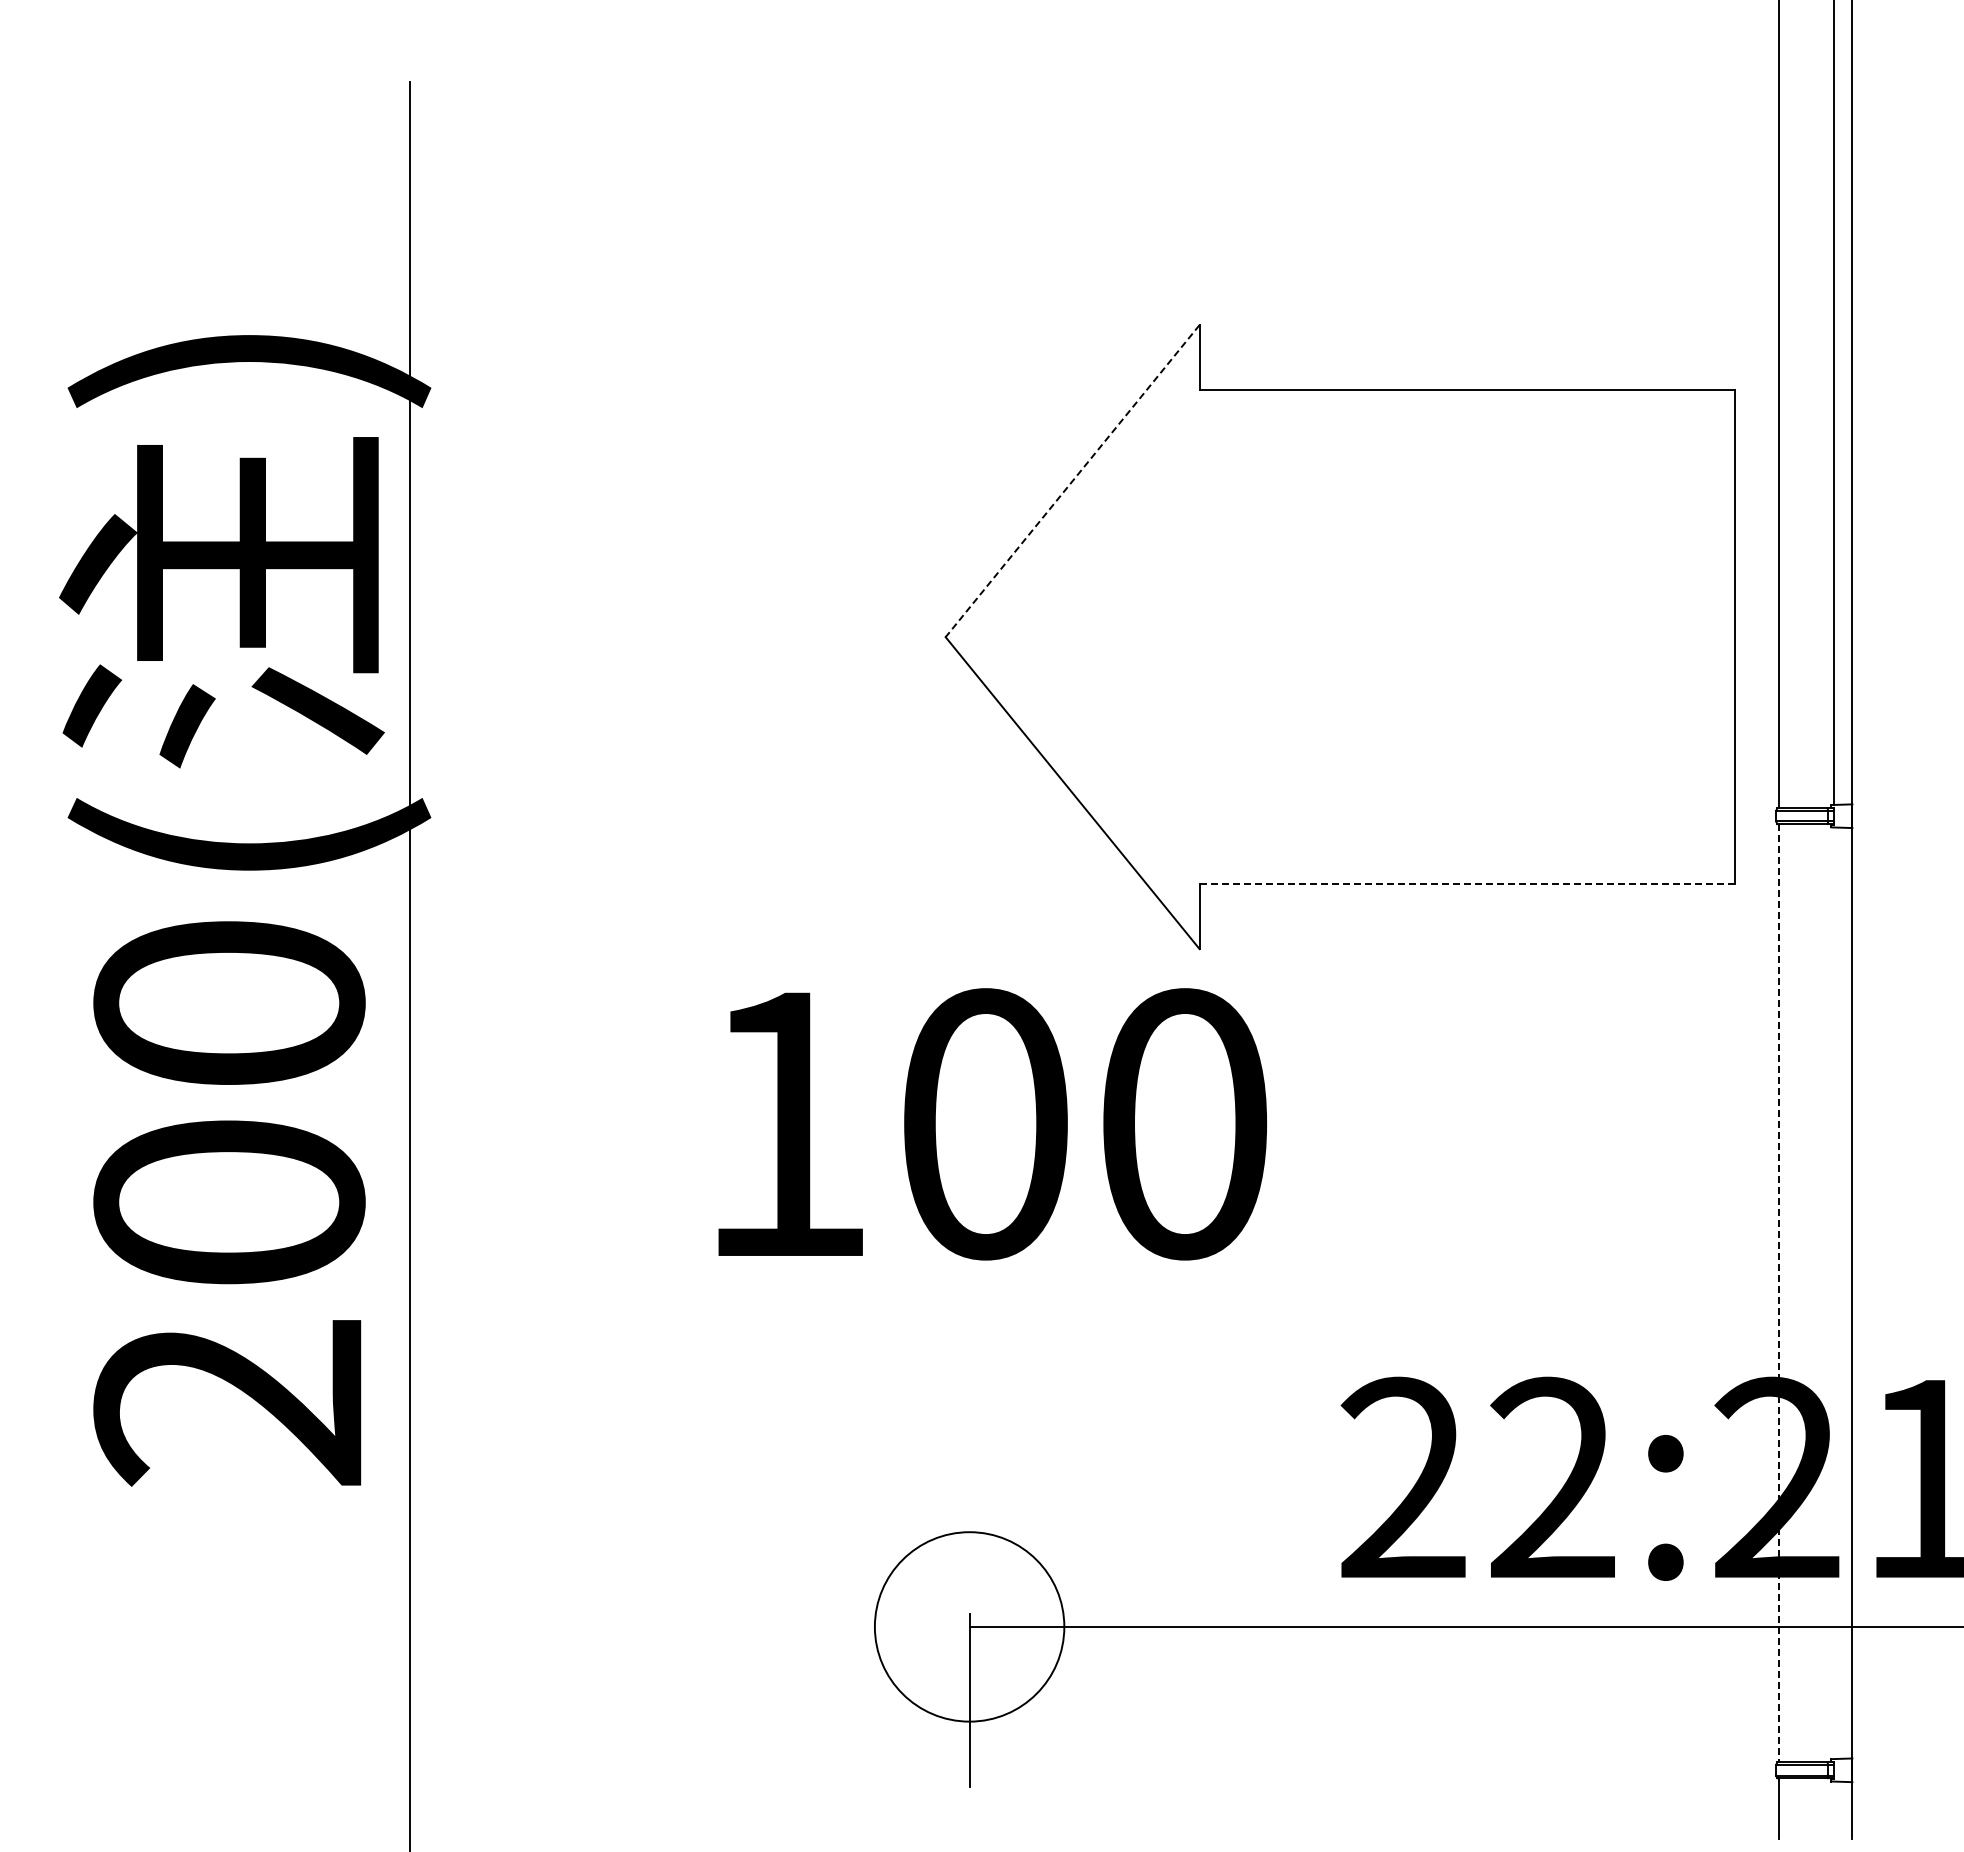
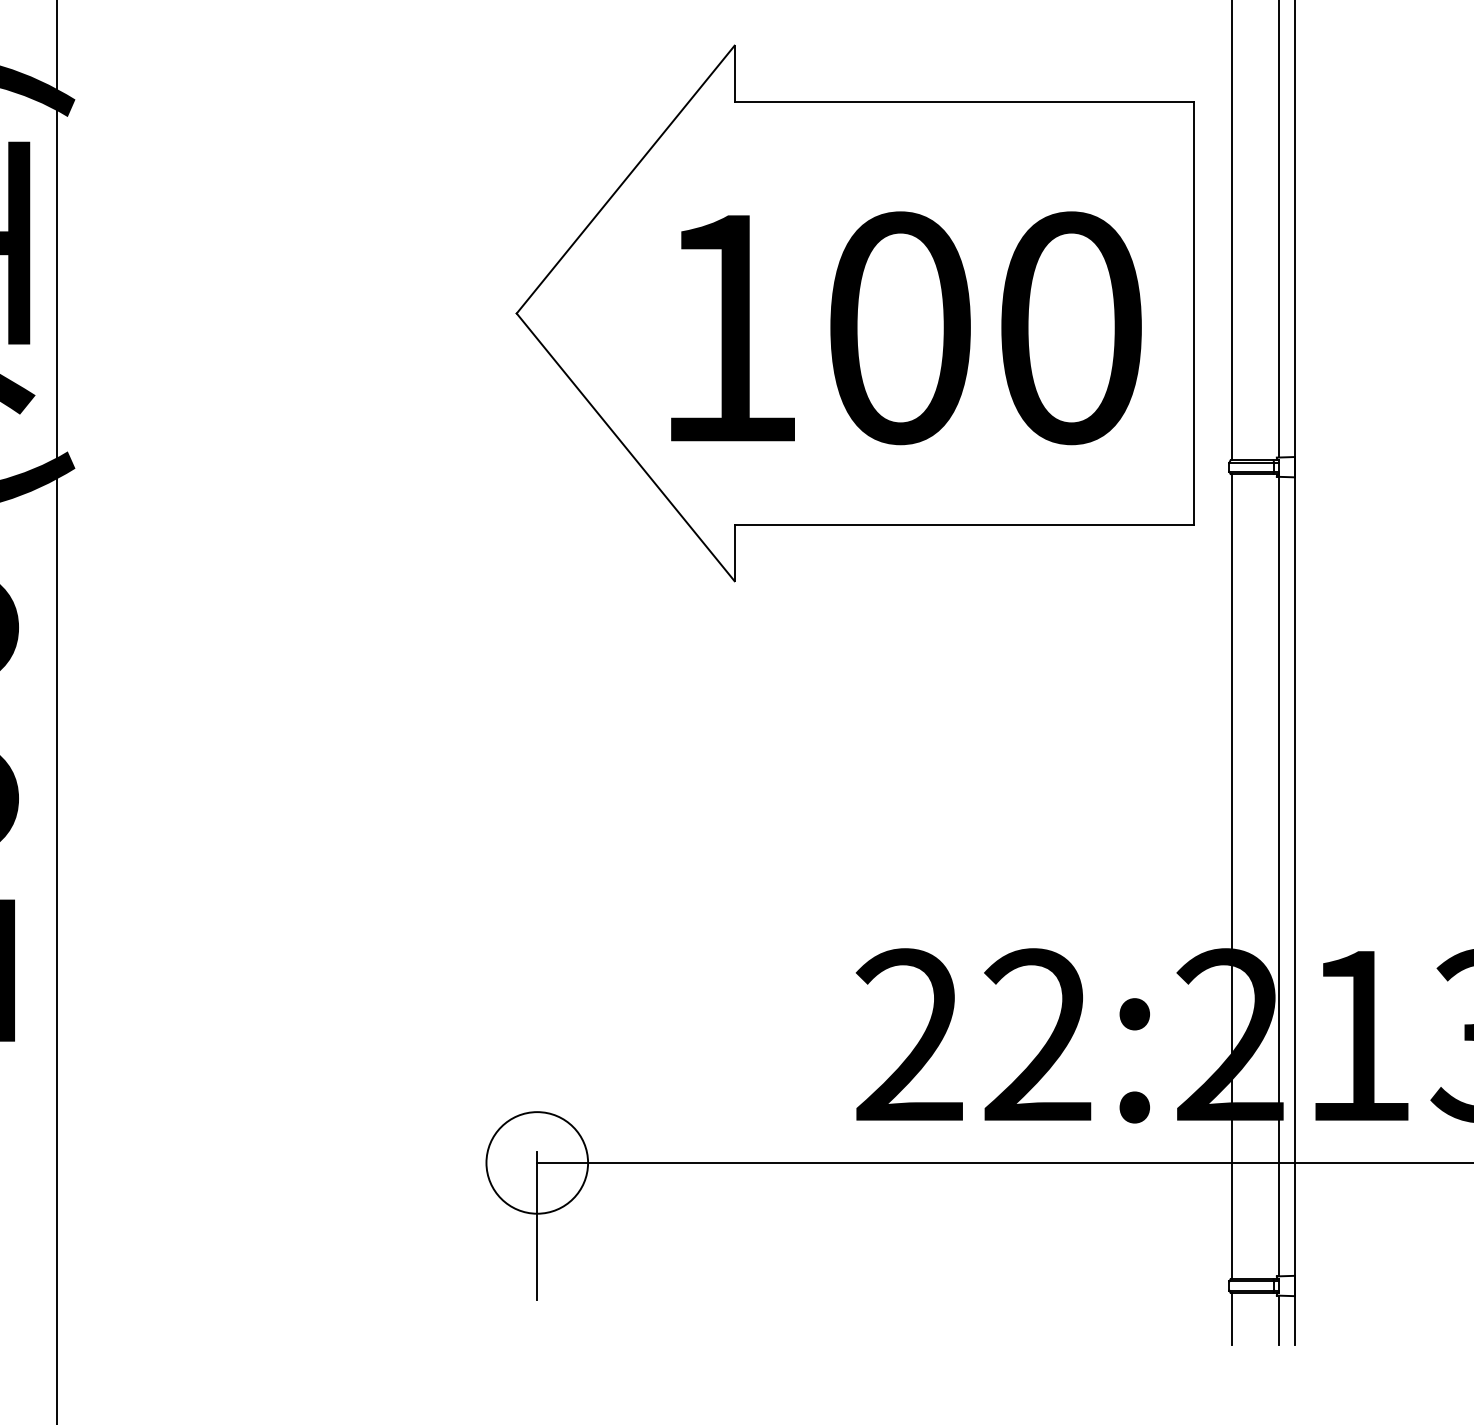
line: (1072, 481) -> (625, 179), dashed -> solid
line: (1467, 883) -> (964, 524), dashed -> solid
text: (992, 1124) -> (906, 328), moved
line: (1778, 1293) -> (1231, 876), dashed -> solid
line: (1833, 1293) -> (1278, 876), added
circle: (969, 1626) -> (537, 1162), size x0.62
line: (1833, 1810) -> (1278, 1320), added

